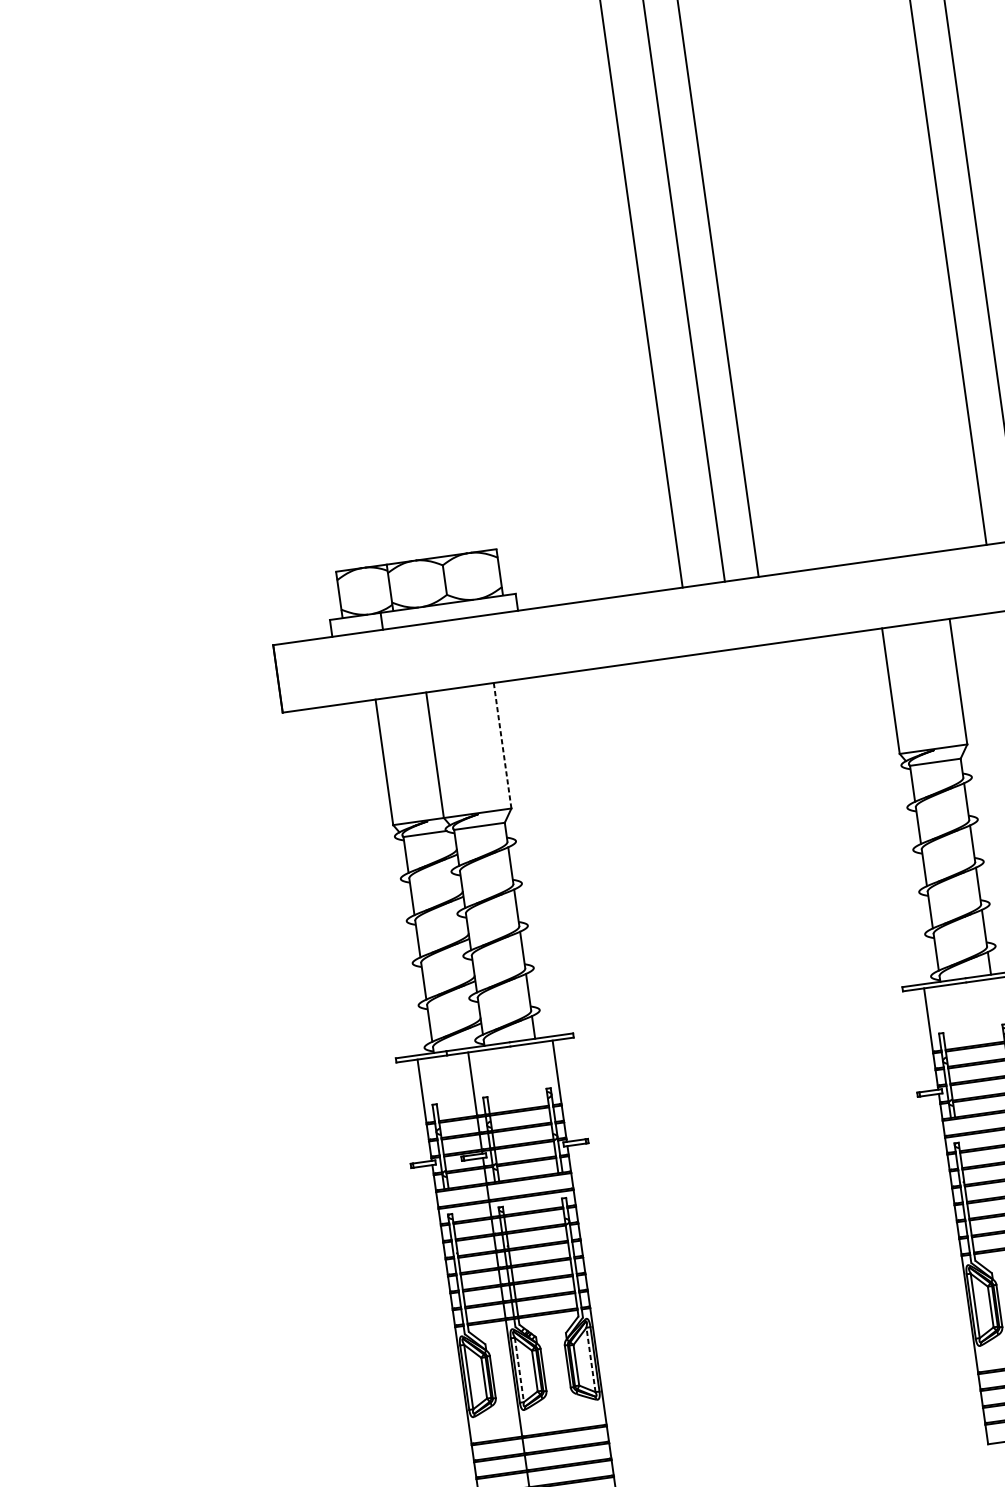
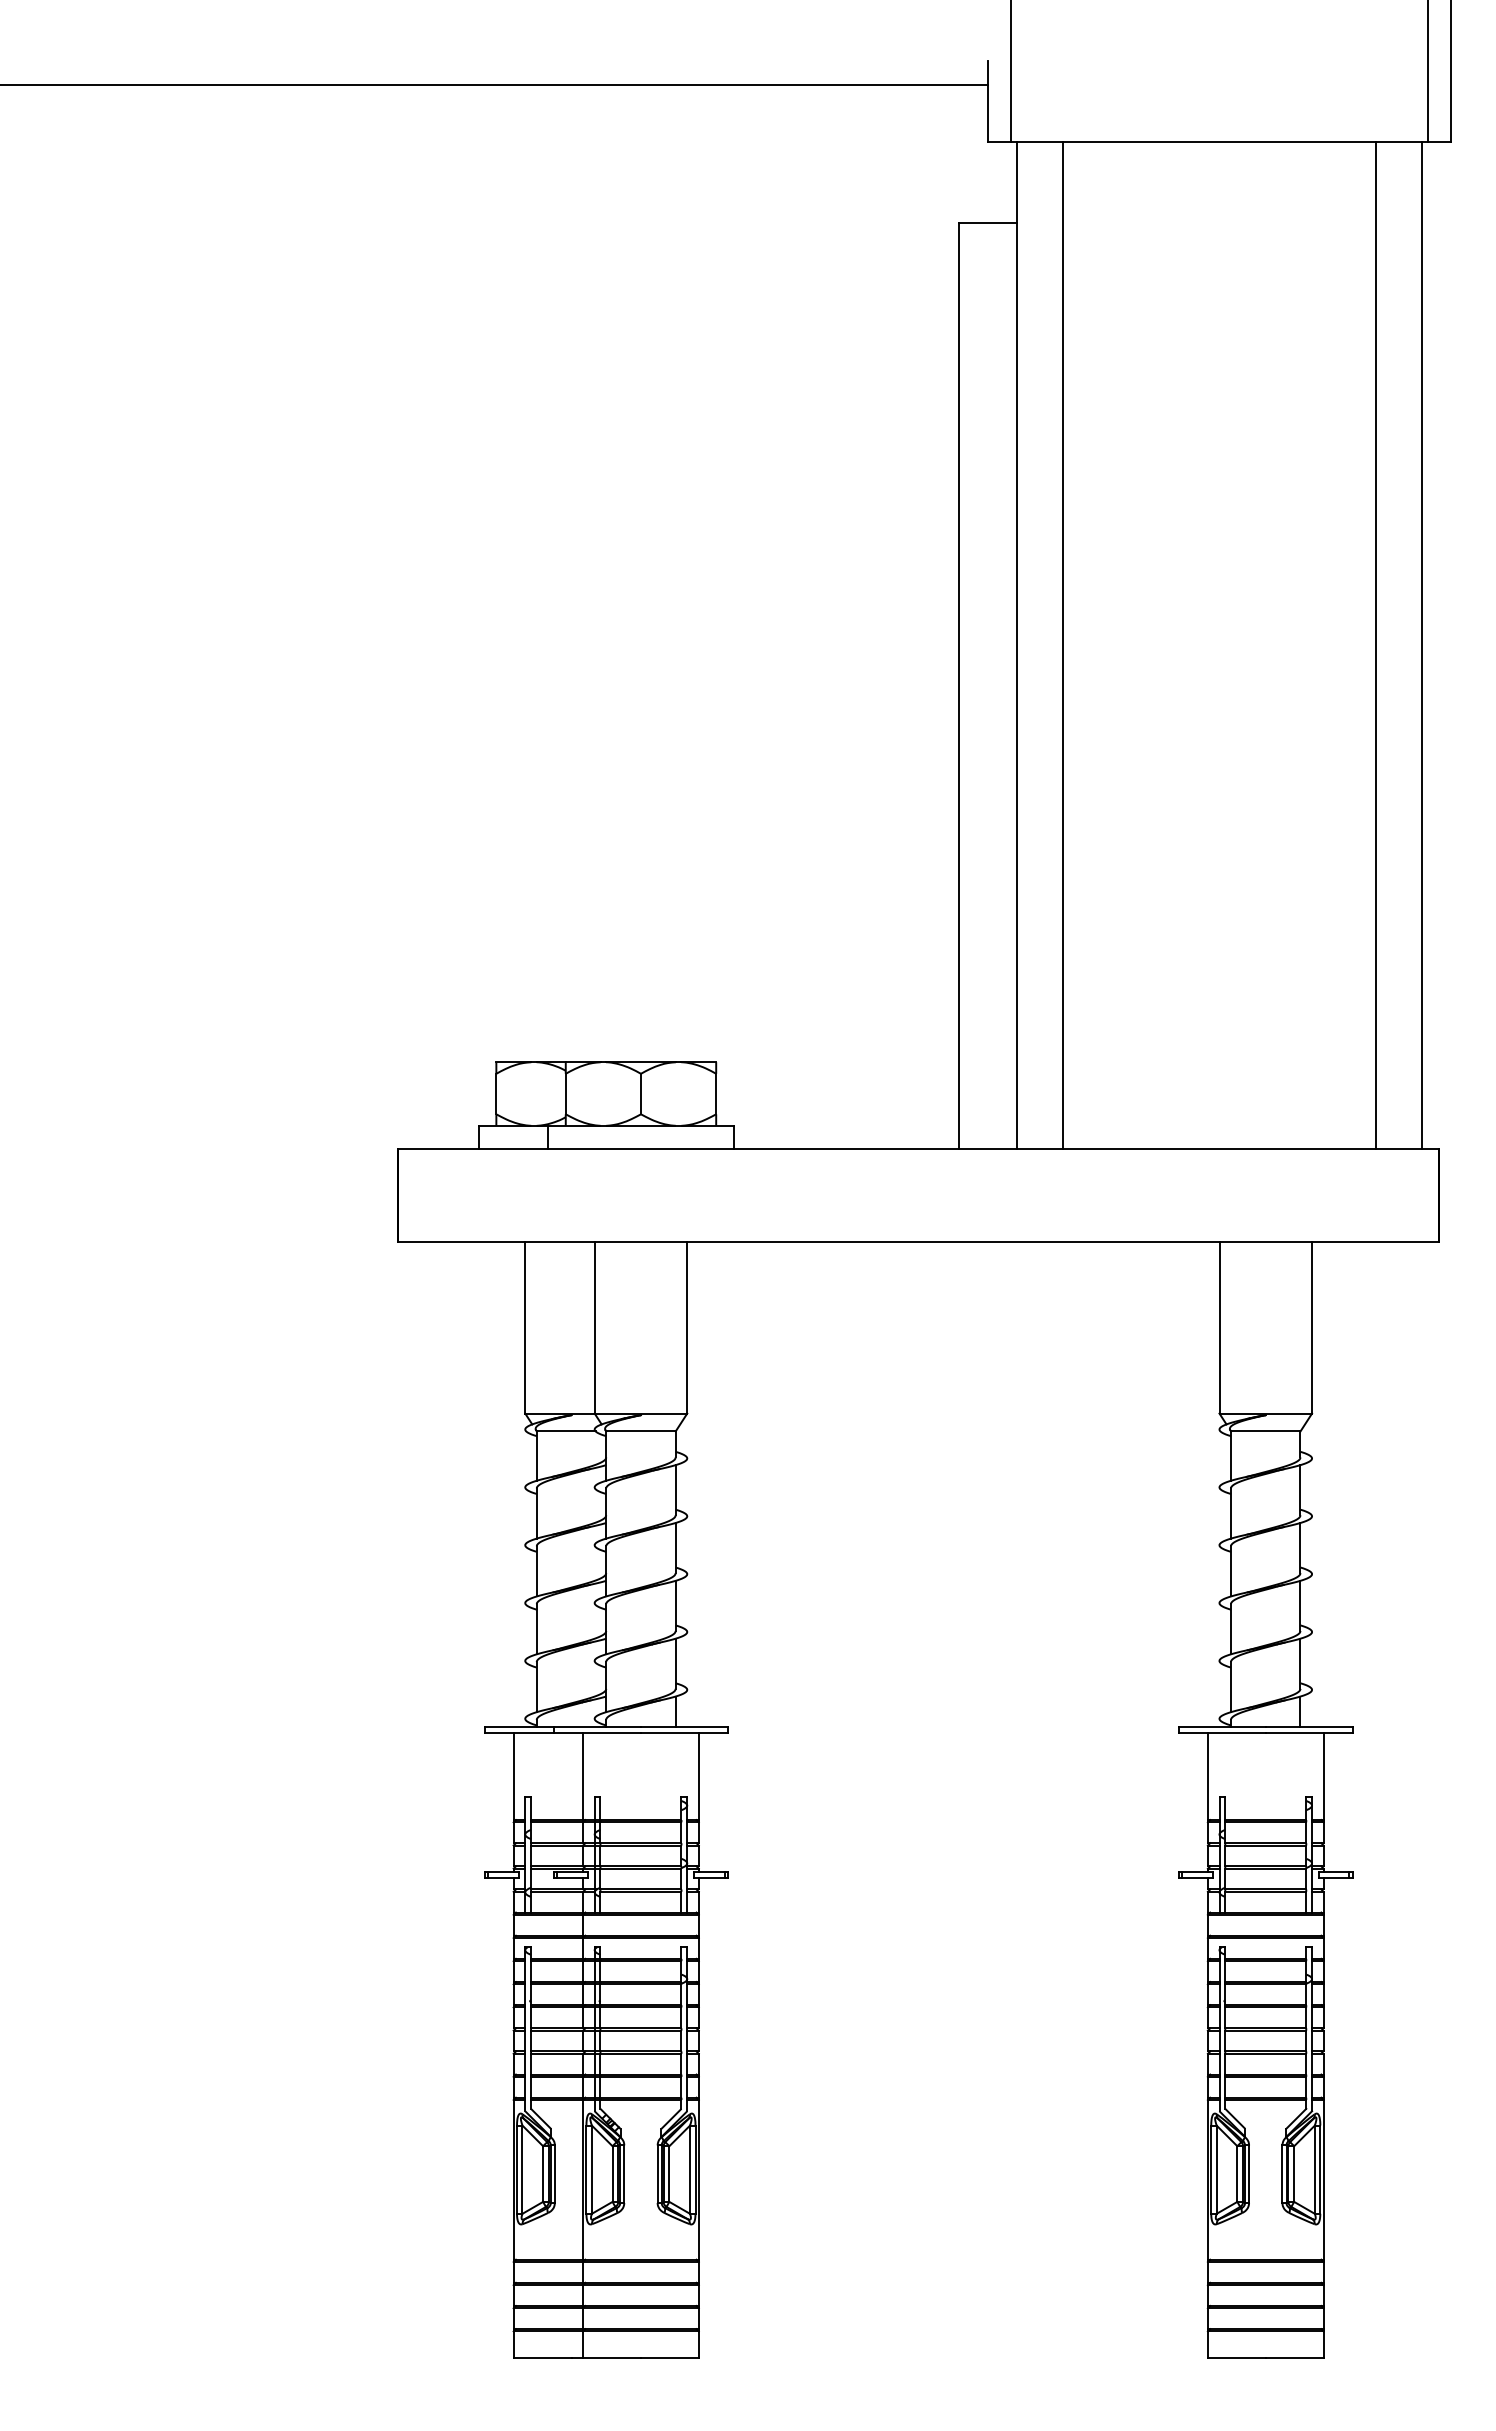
line: (502, 745) -> (687, 1327), dashed -> solid
line: (591, 1359) -> (690, 2169), dashed -> solid
line: (519, 1370) -> (591, 2170), dashed -> solid

